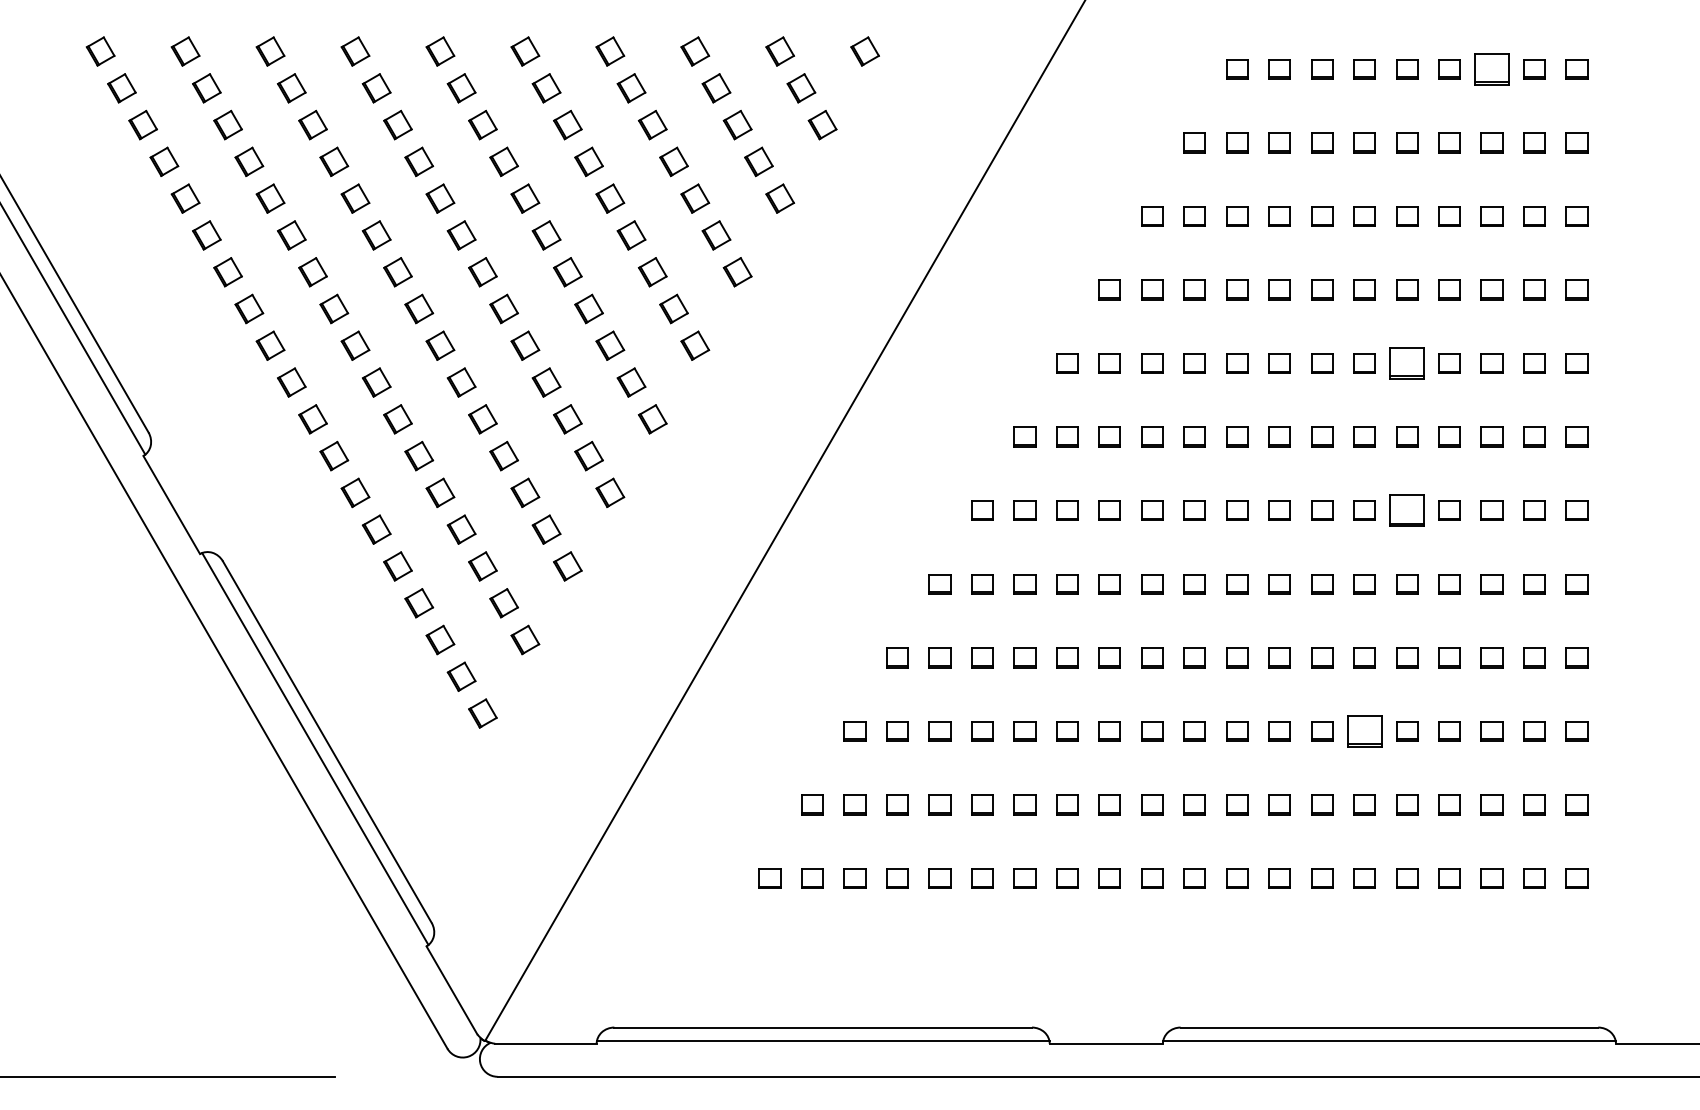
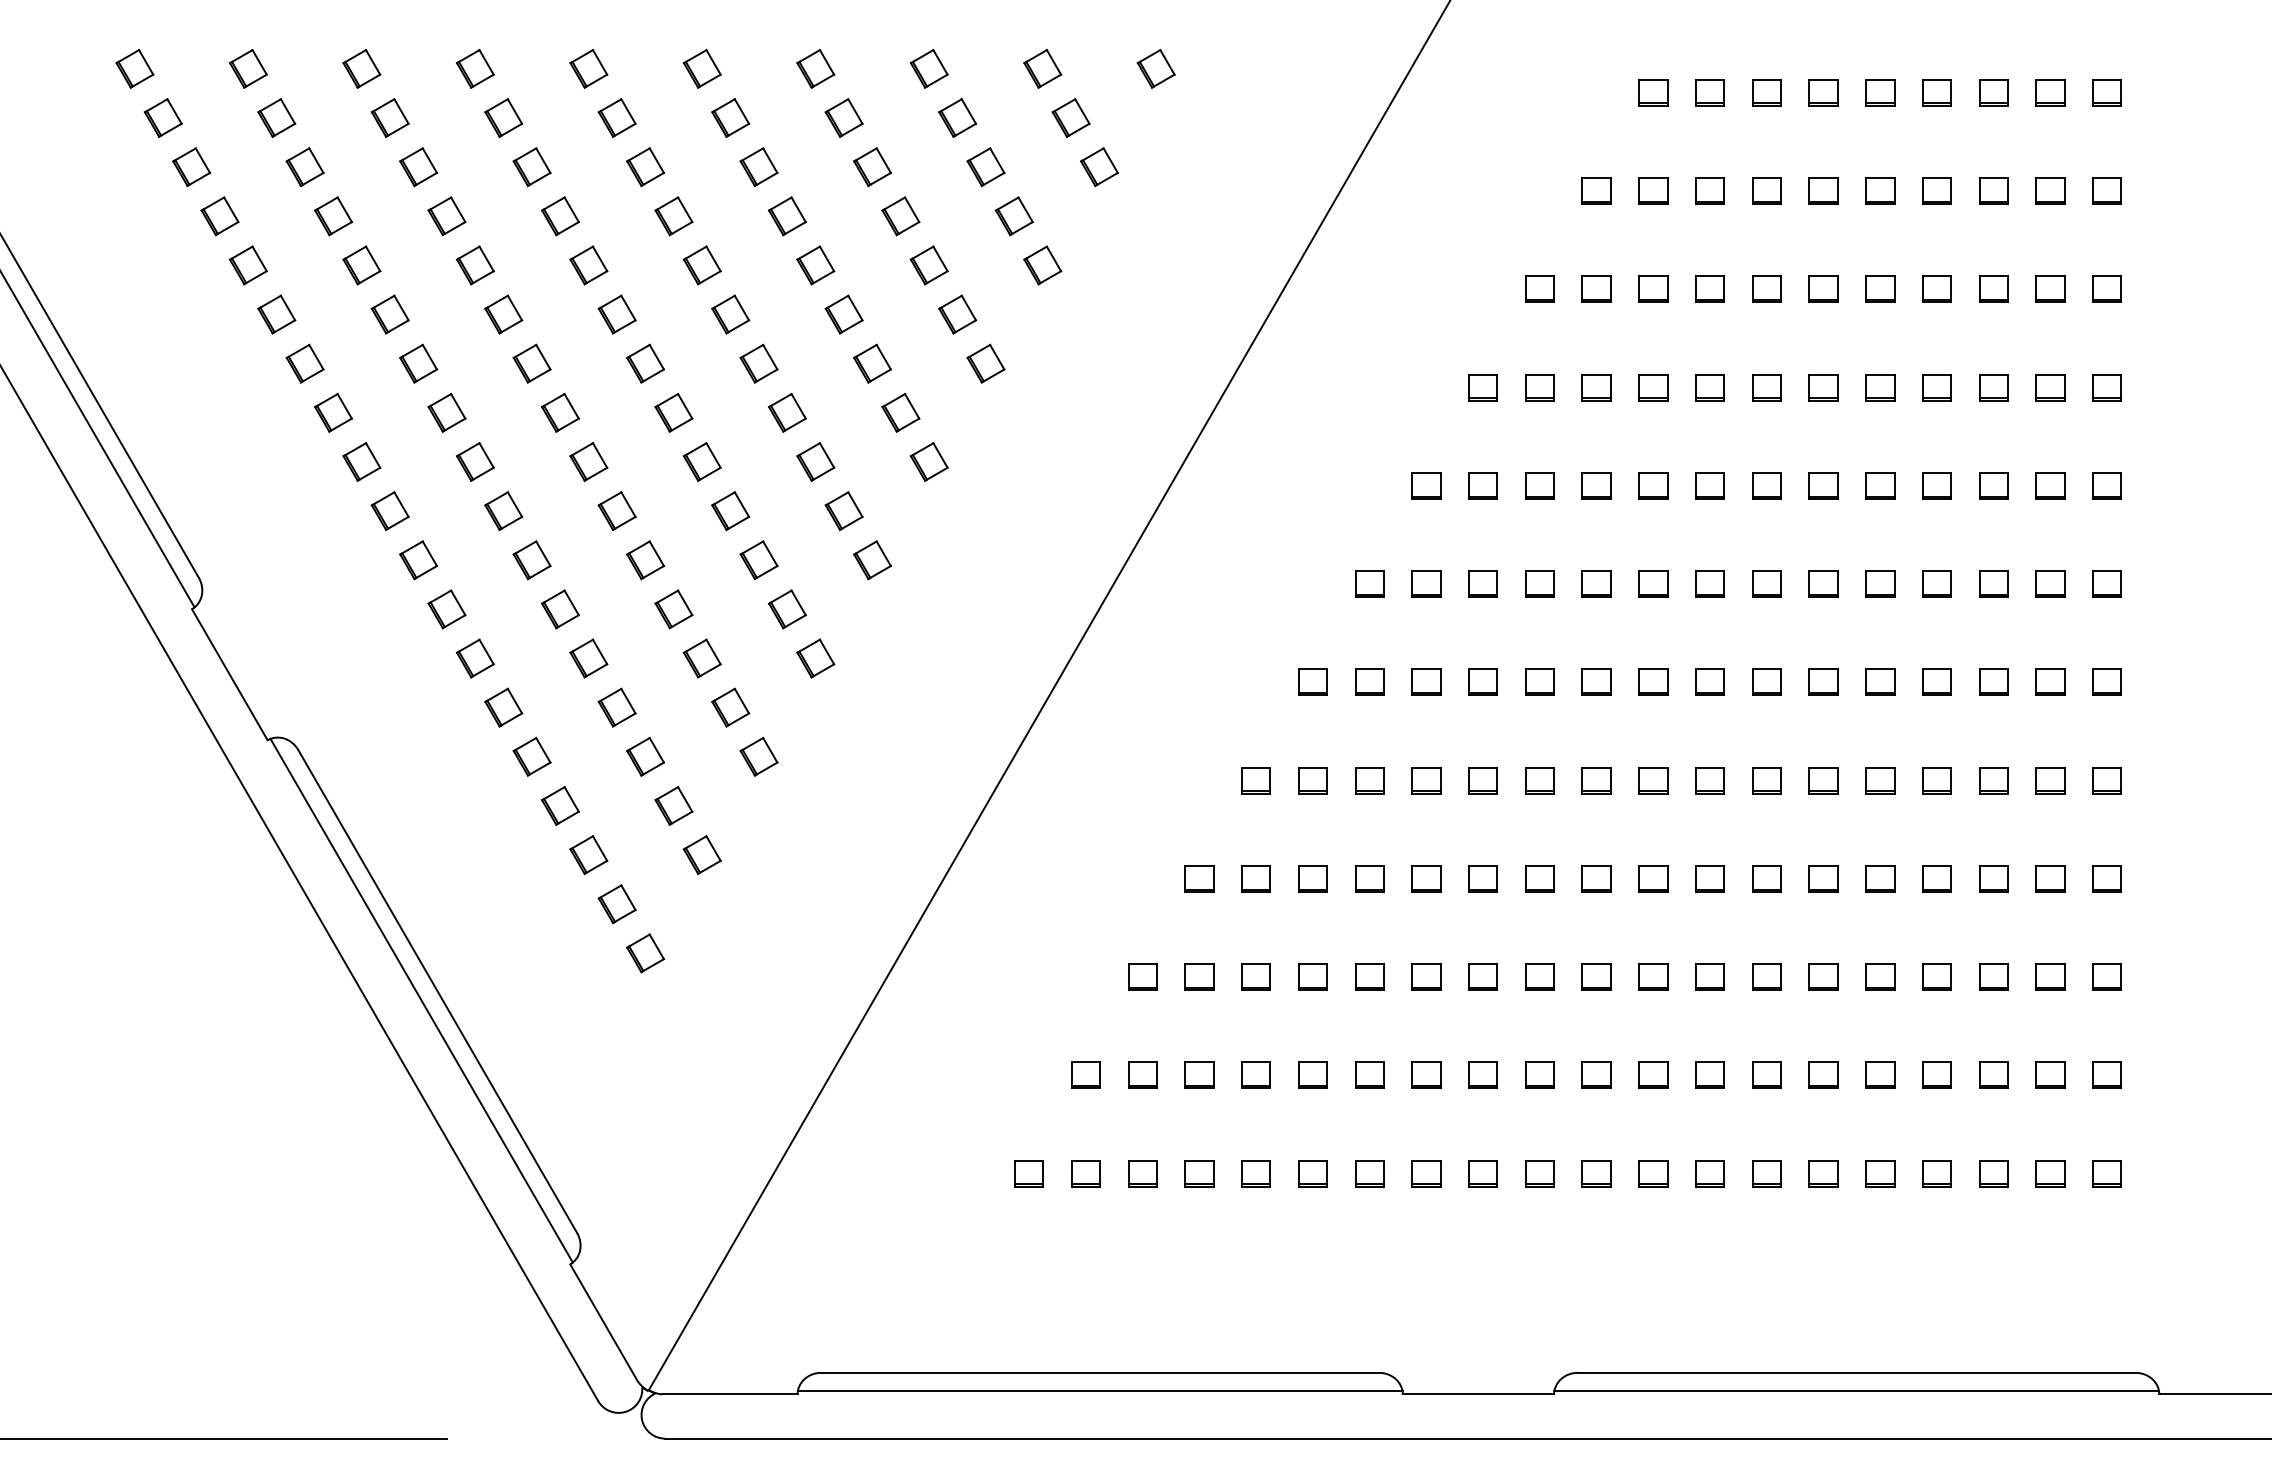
part: (1491, 69) -> (1993, 92), size x0.62
part: (1407, 363) -> (1880, 485), size x0.62
part: (1407, 510) -> (1880, 681), size x0.62
part: (1364, 730) -> (1823, 976), size x0.62

